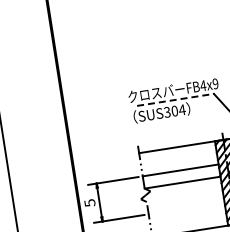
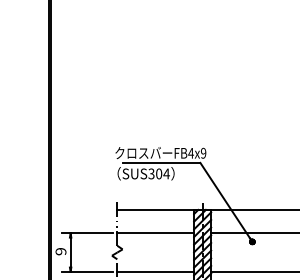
line: (175, 99) -> (161, 162), dashed -> solid
line: (182, 182) -> (155, 271), moved
text: (89, 203) -> (60, 251), 5 -> 9

